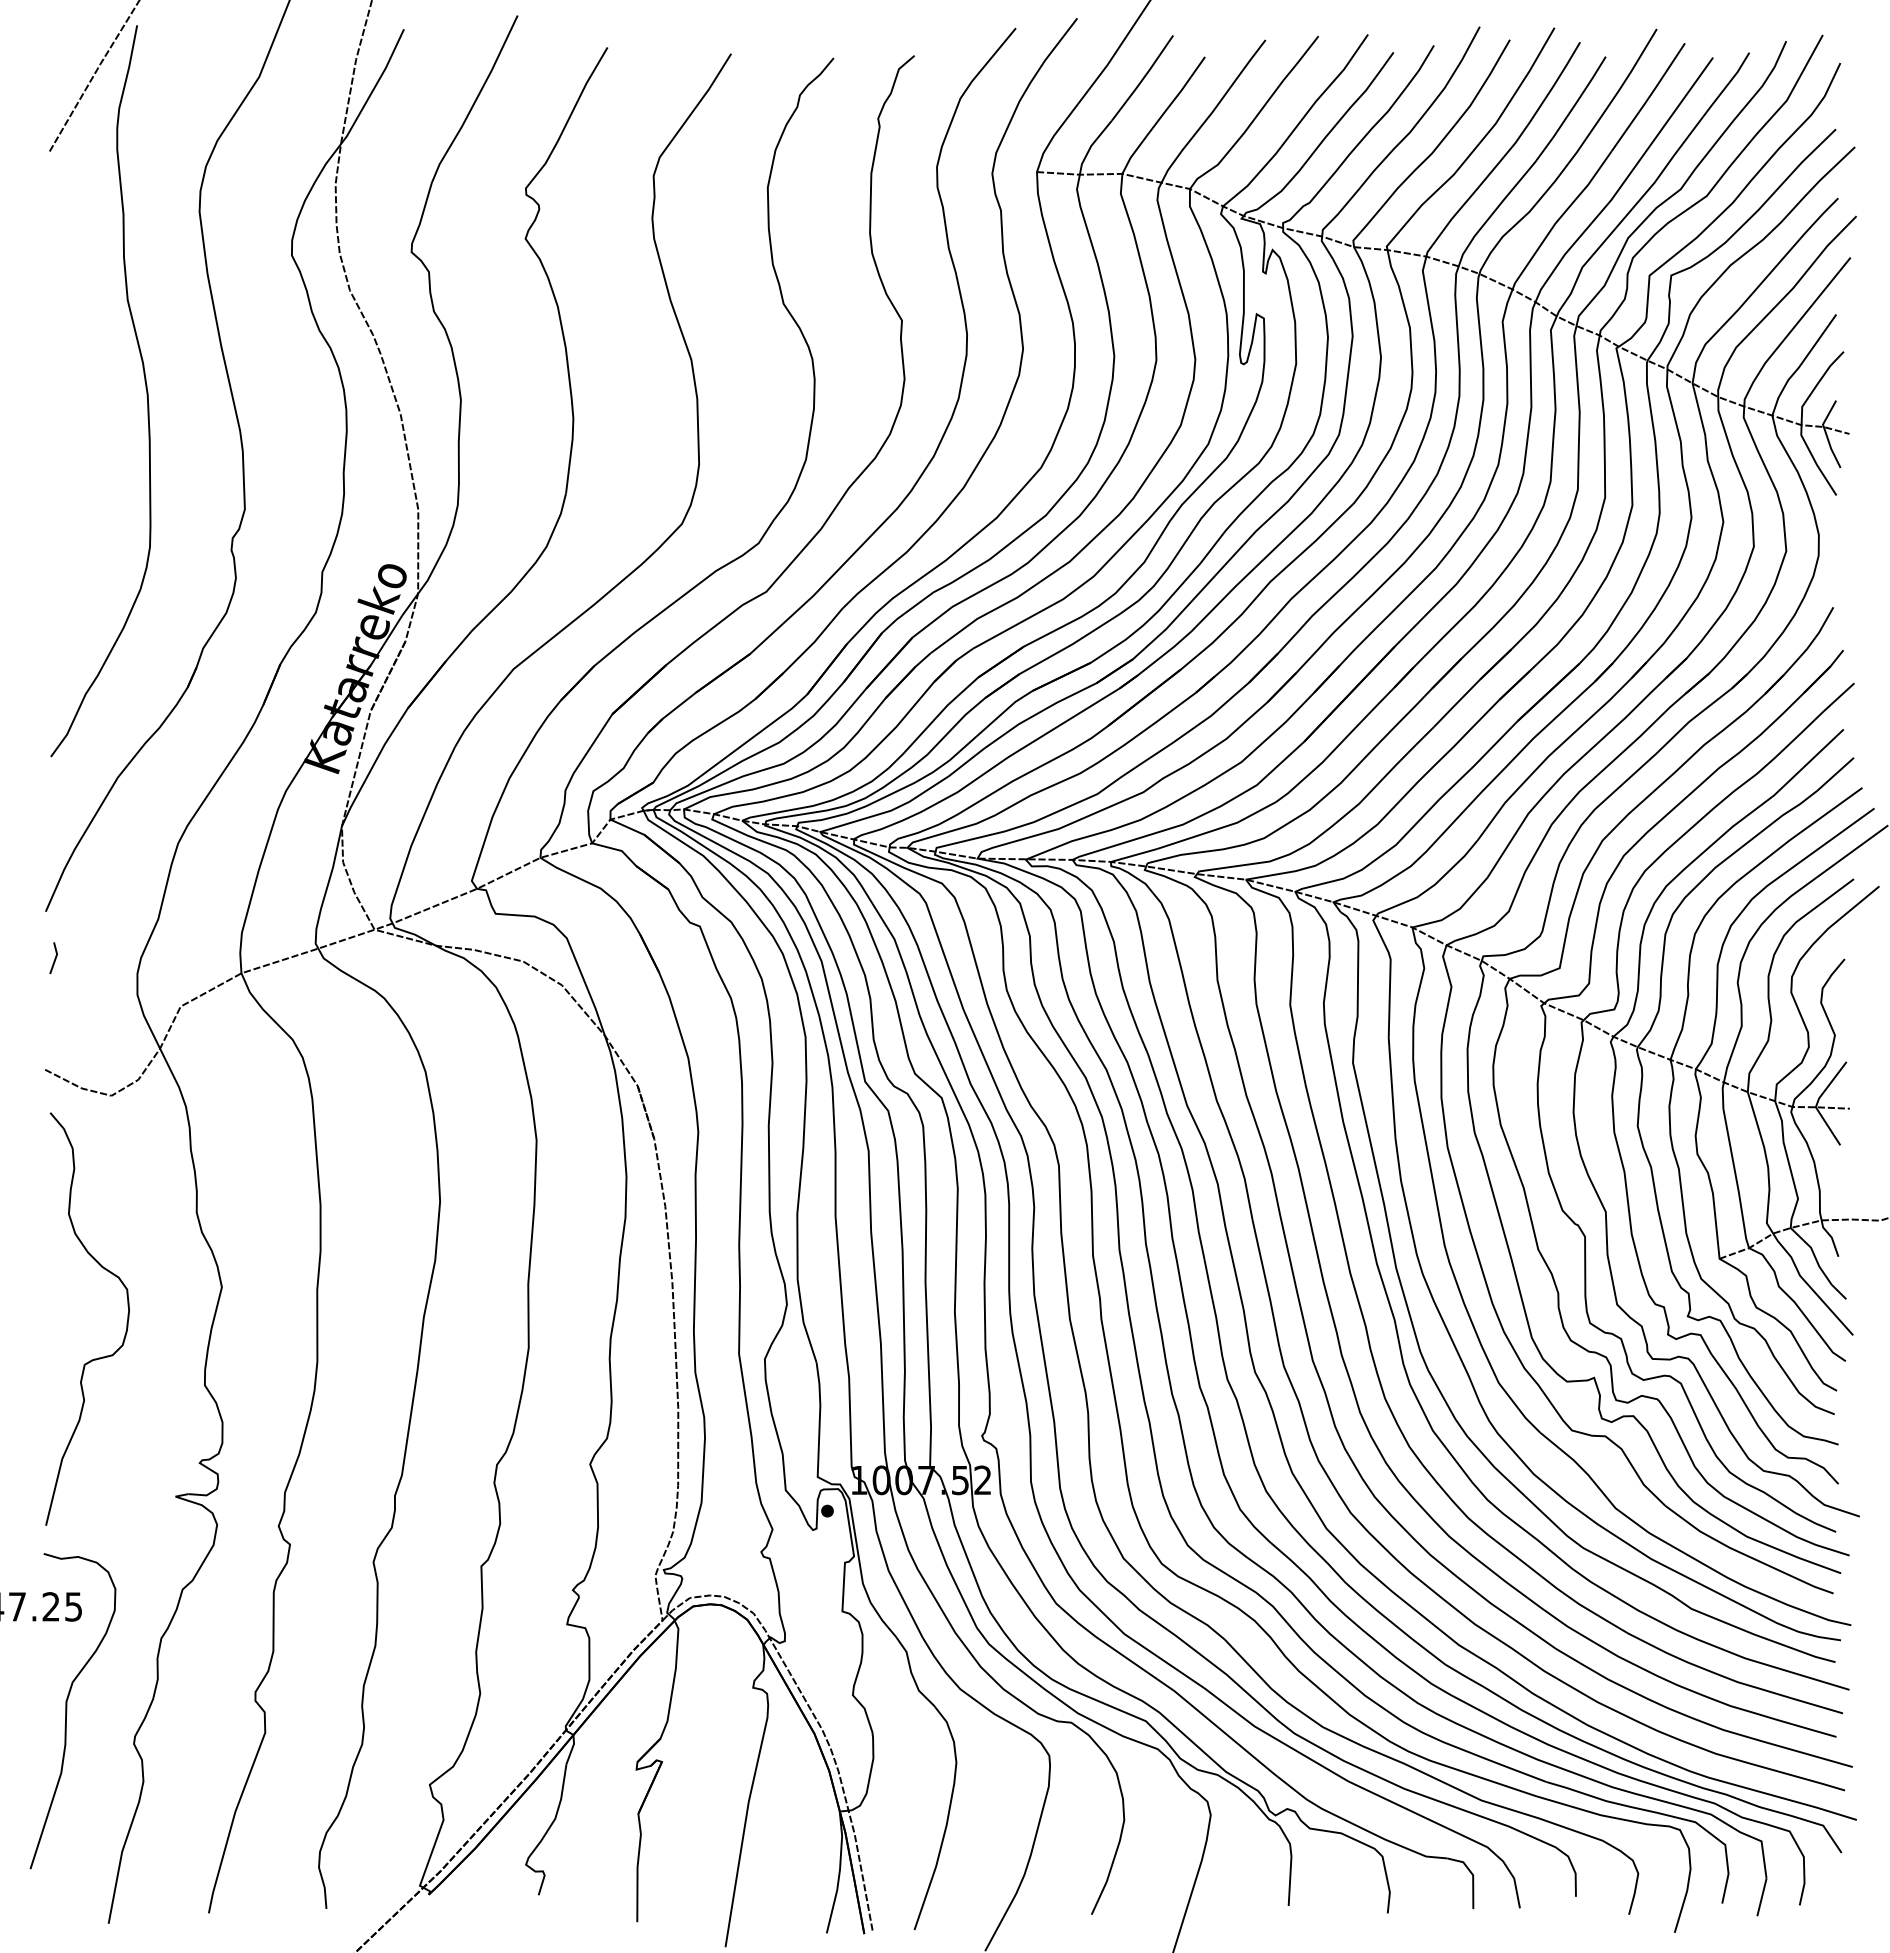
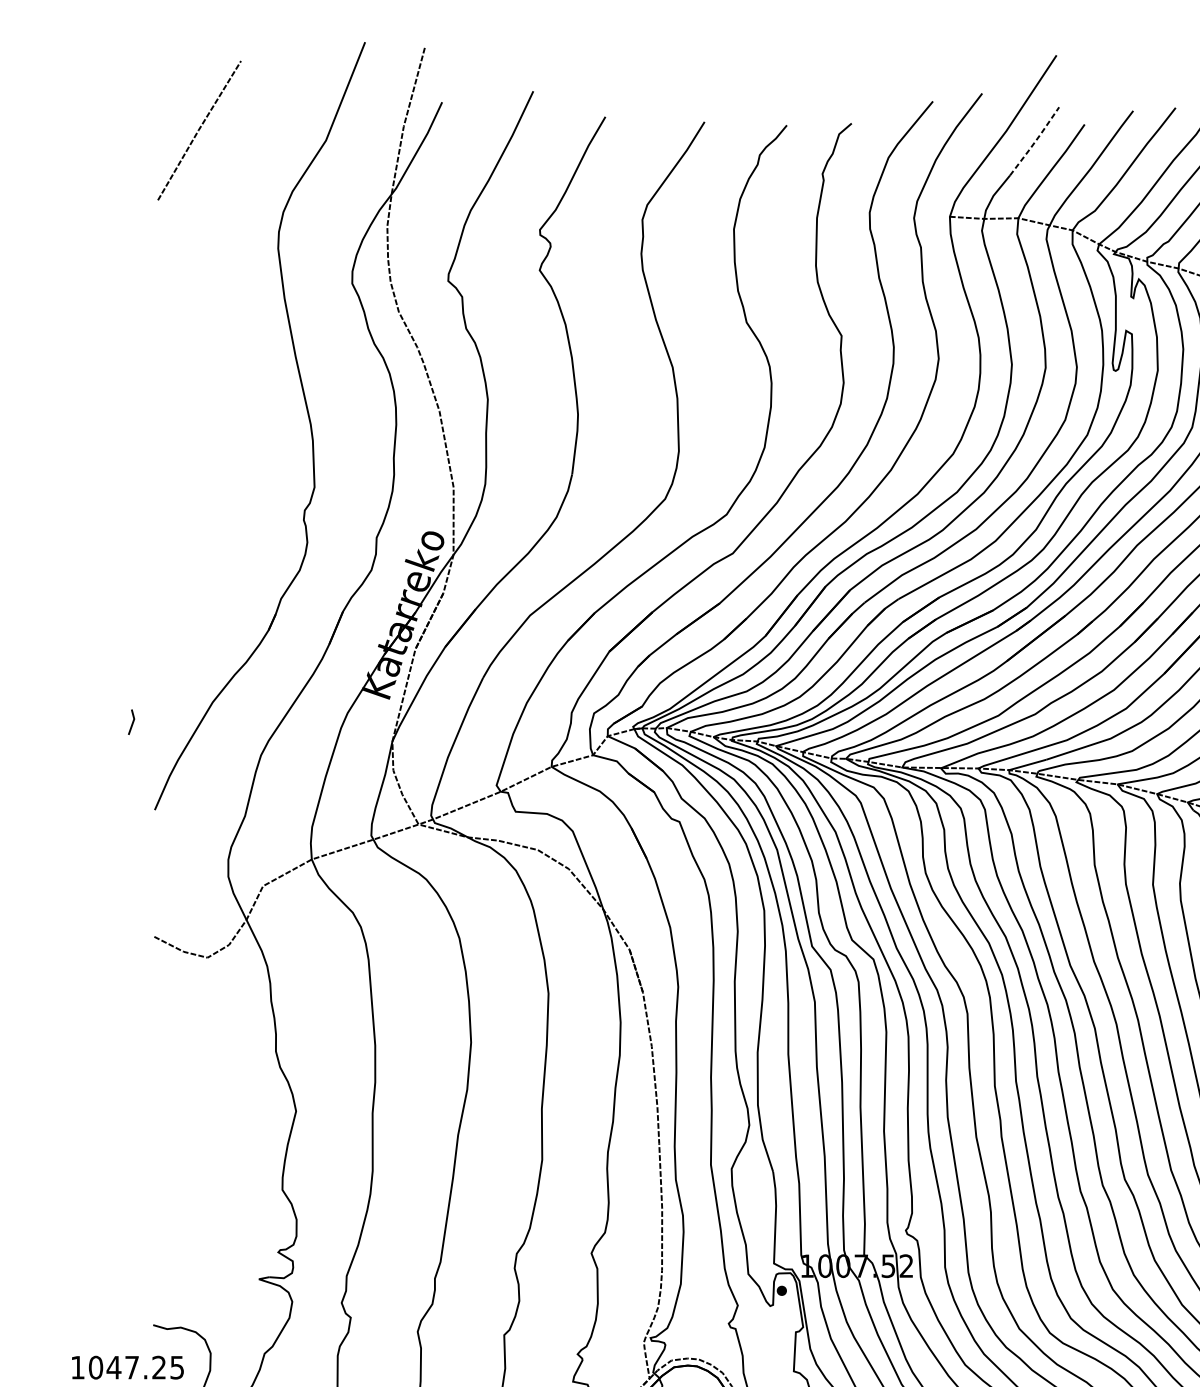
line: (1143, 77) -> (1035, 140), solid -> dashed
curve: (145, 388) -> (234, 390), removed
line: (54, 958) -> (132, 722), moved
curve: (126, 1322) -> (219, 1139), removed

